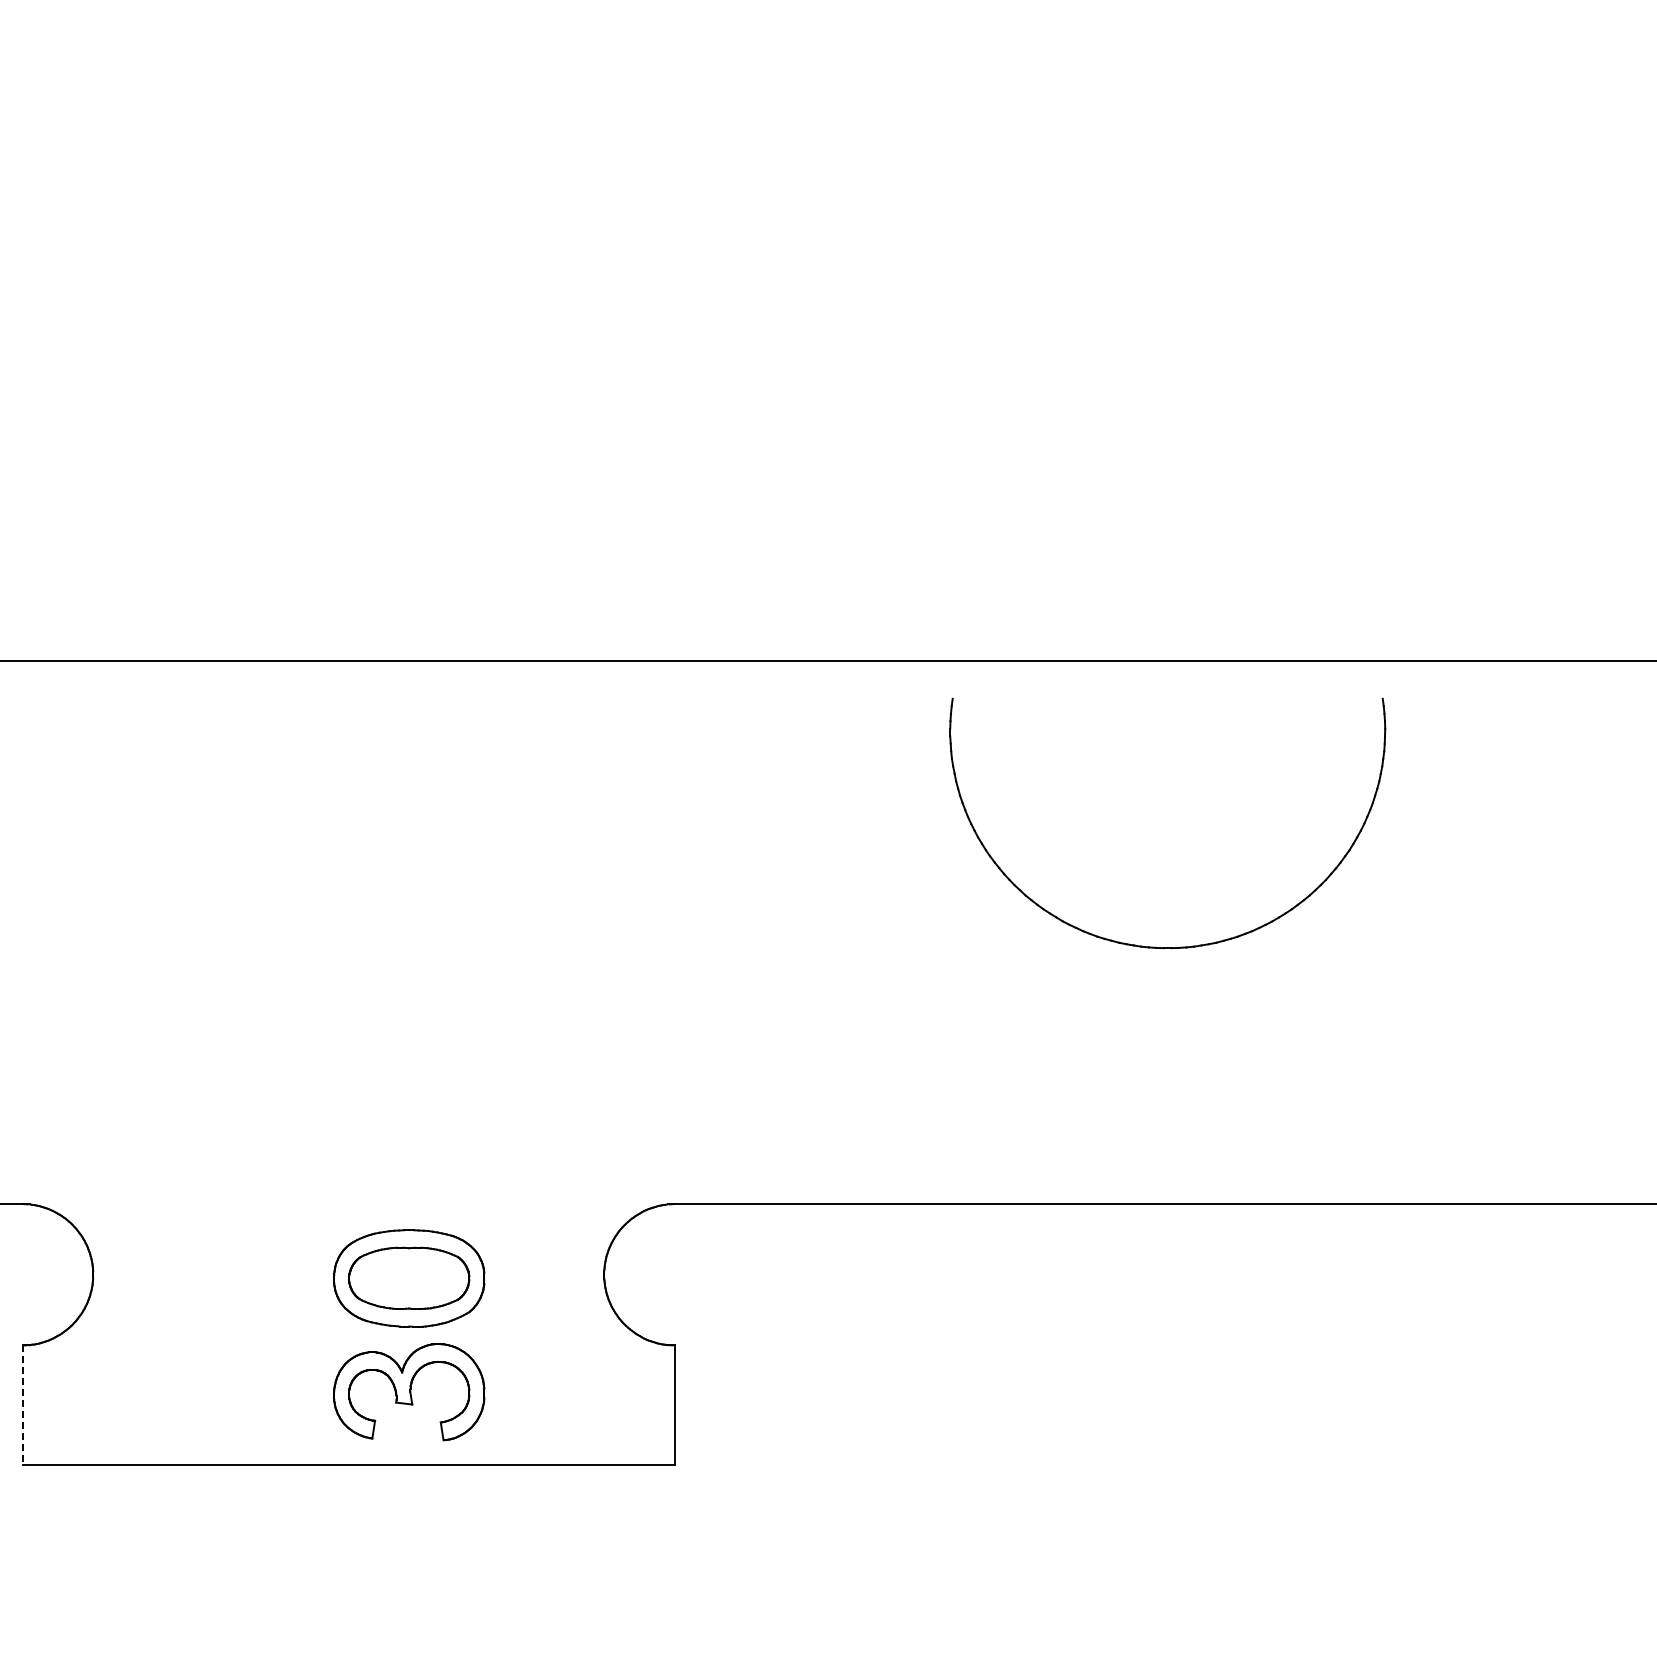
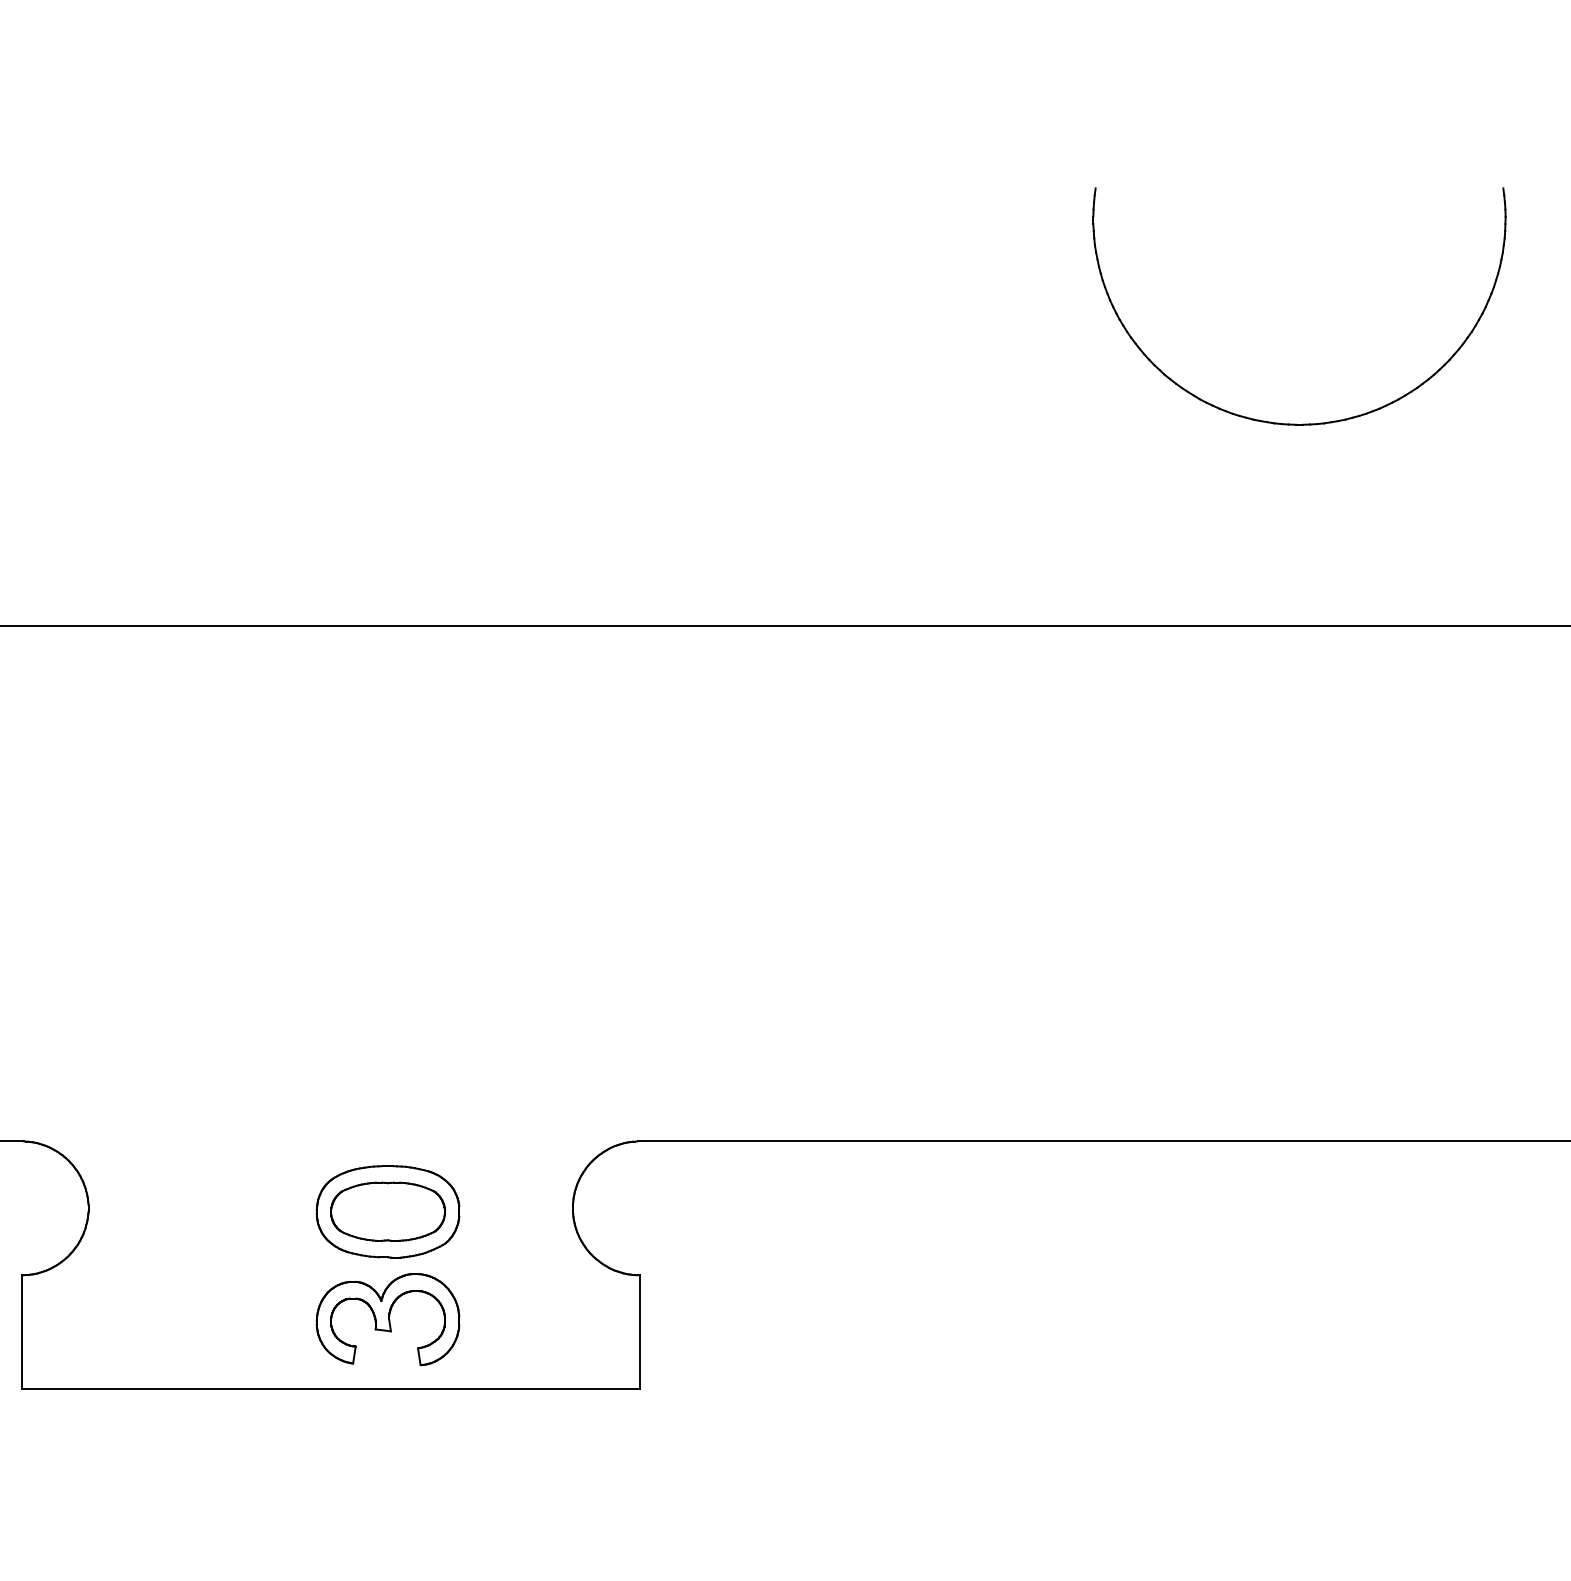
part: (1155, 946) -> (1287, 423), moved
line: (22, 1405) -> (21, 1332), dashed -> solid

